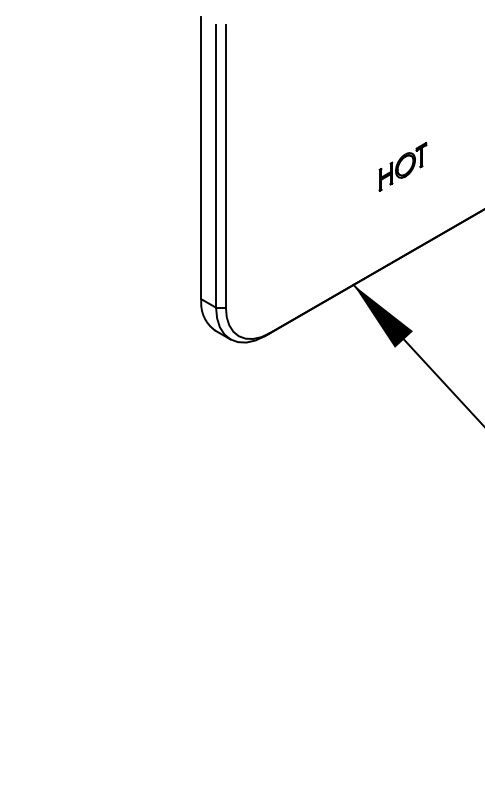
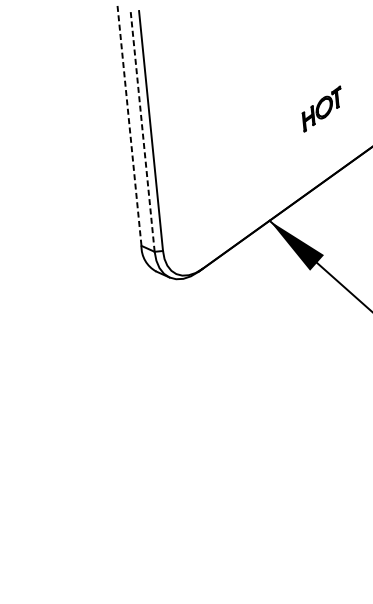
line: (201, 158) -> (129, 126), solid -> dashed
line: (216, 166) -> (143, 131), solid -> dashed
part: (402, 166) -> (321, 108), moved

